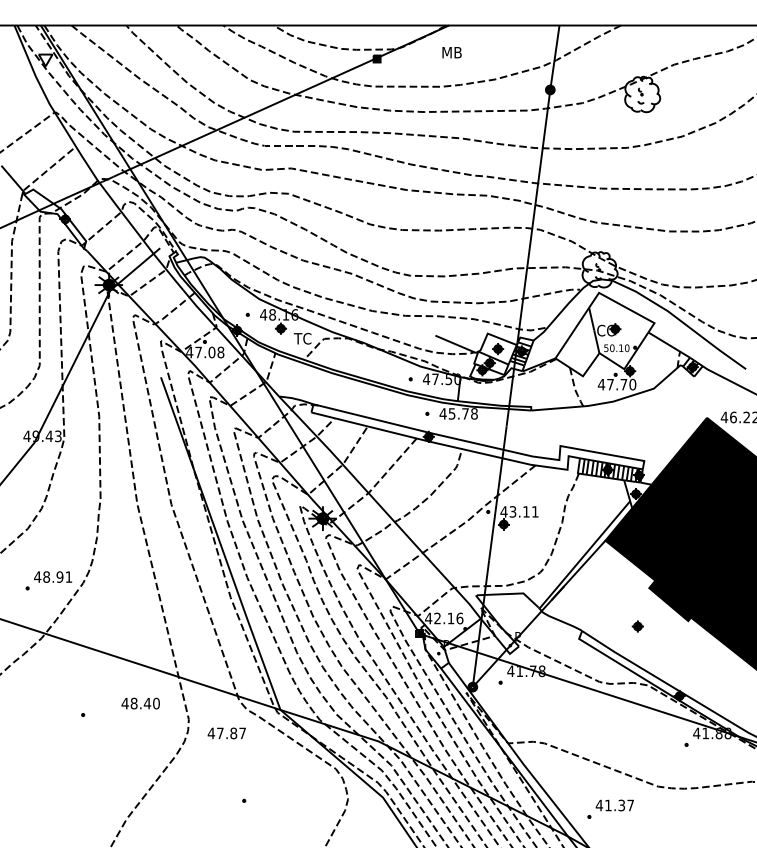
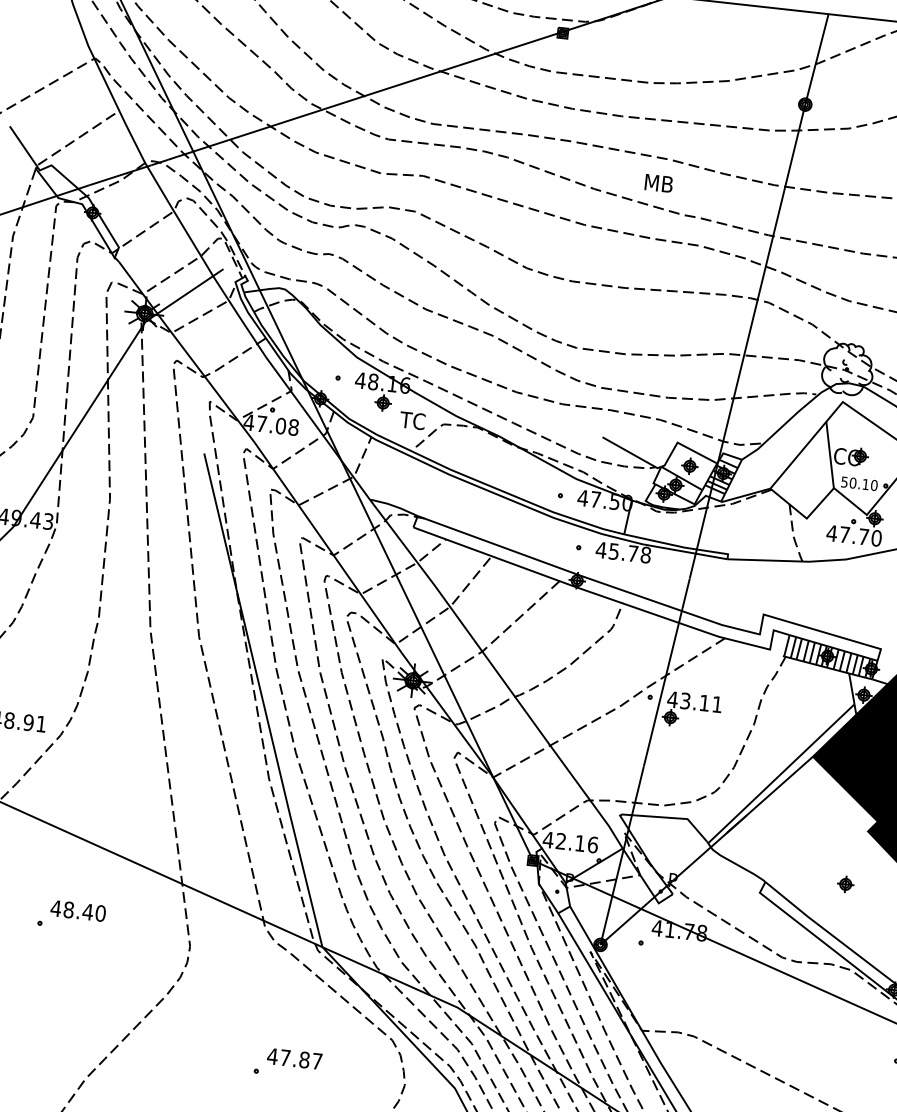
text: (451, 52) -> (658, 183), moved
text: (140, 703) -> (77, 910), moved
text: (226, 733) -> (294, 1058), moved

